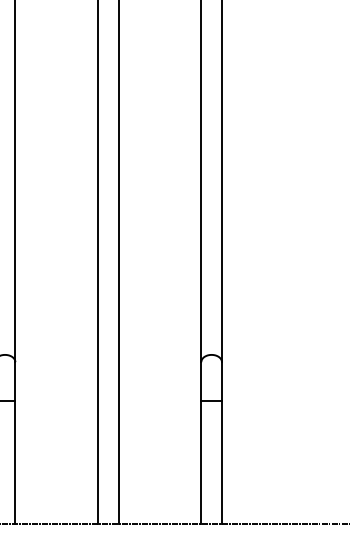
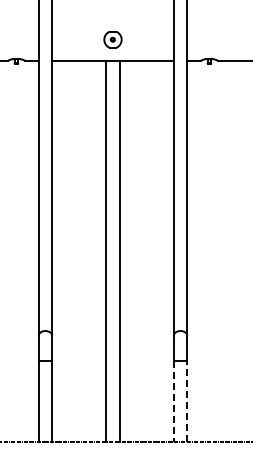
line: (222, 461) -> (187, 400), solid -> dashed
line: (200, 462) -> (173, 401), solid -> dashed

